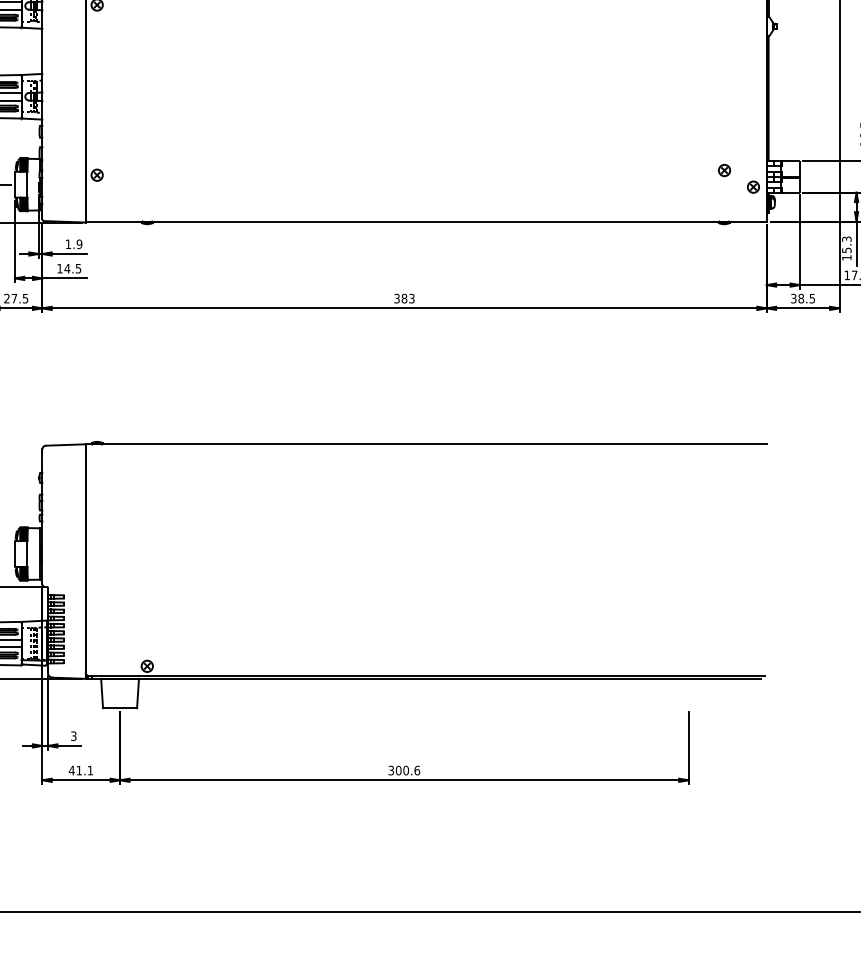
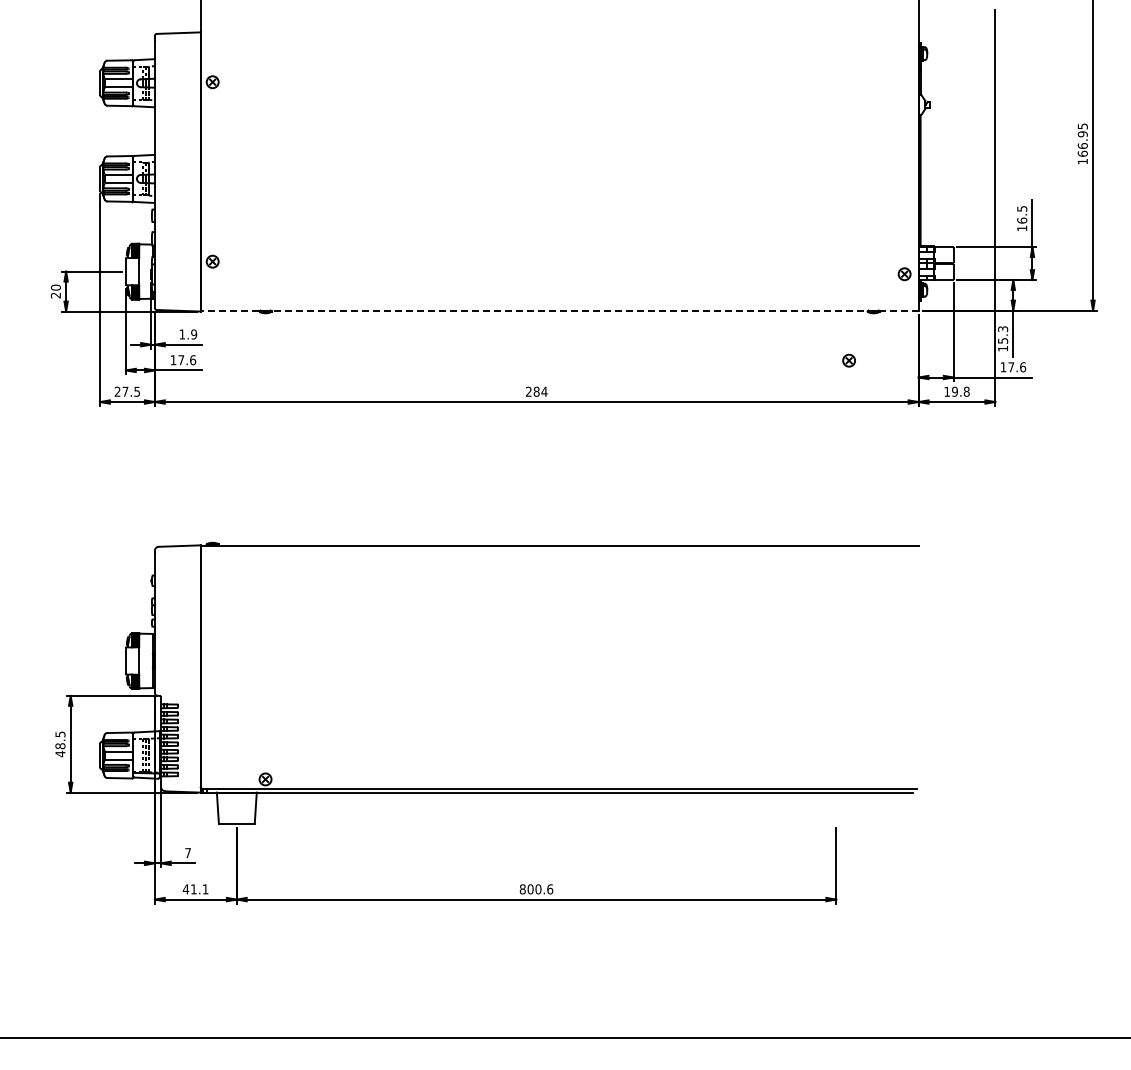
part: (723, 170) -> (848, 360), moved
line: (426, 221) -> (559, 310), solid -> dashed
text: (73, 268) -> (187, 360), 14.5 -> 17.6
text: (404, 298) -> (536, 391), 383 -> 284
text: (802, 298) -> (956, 391), 38.5 -> 19.8
text: (73, 736) -> (187, 853), 3 -> 7
text: (391, 770) -> (522, 889), 300.6 -> 800.6

